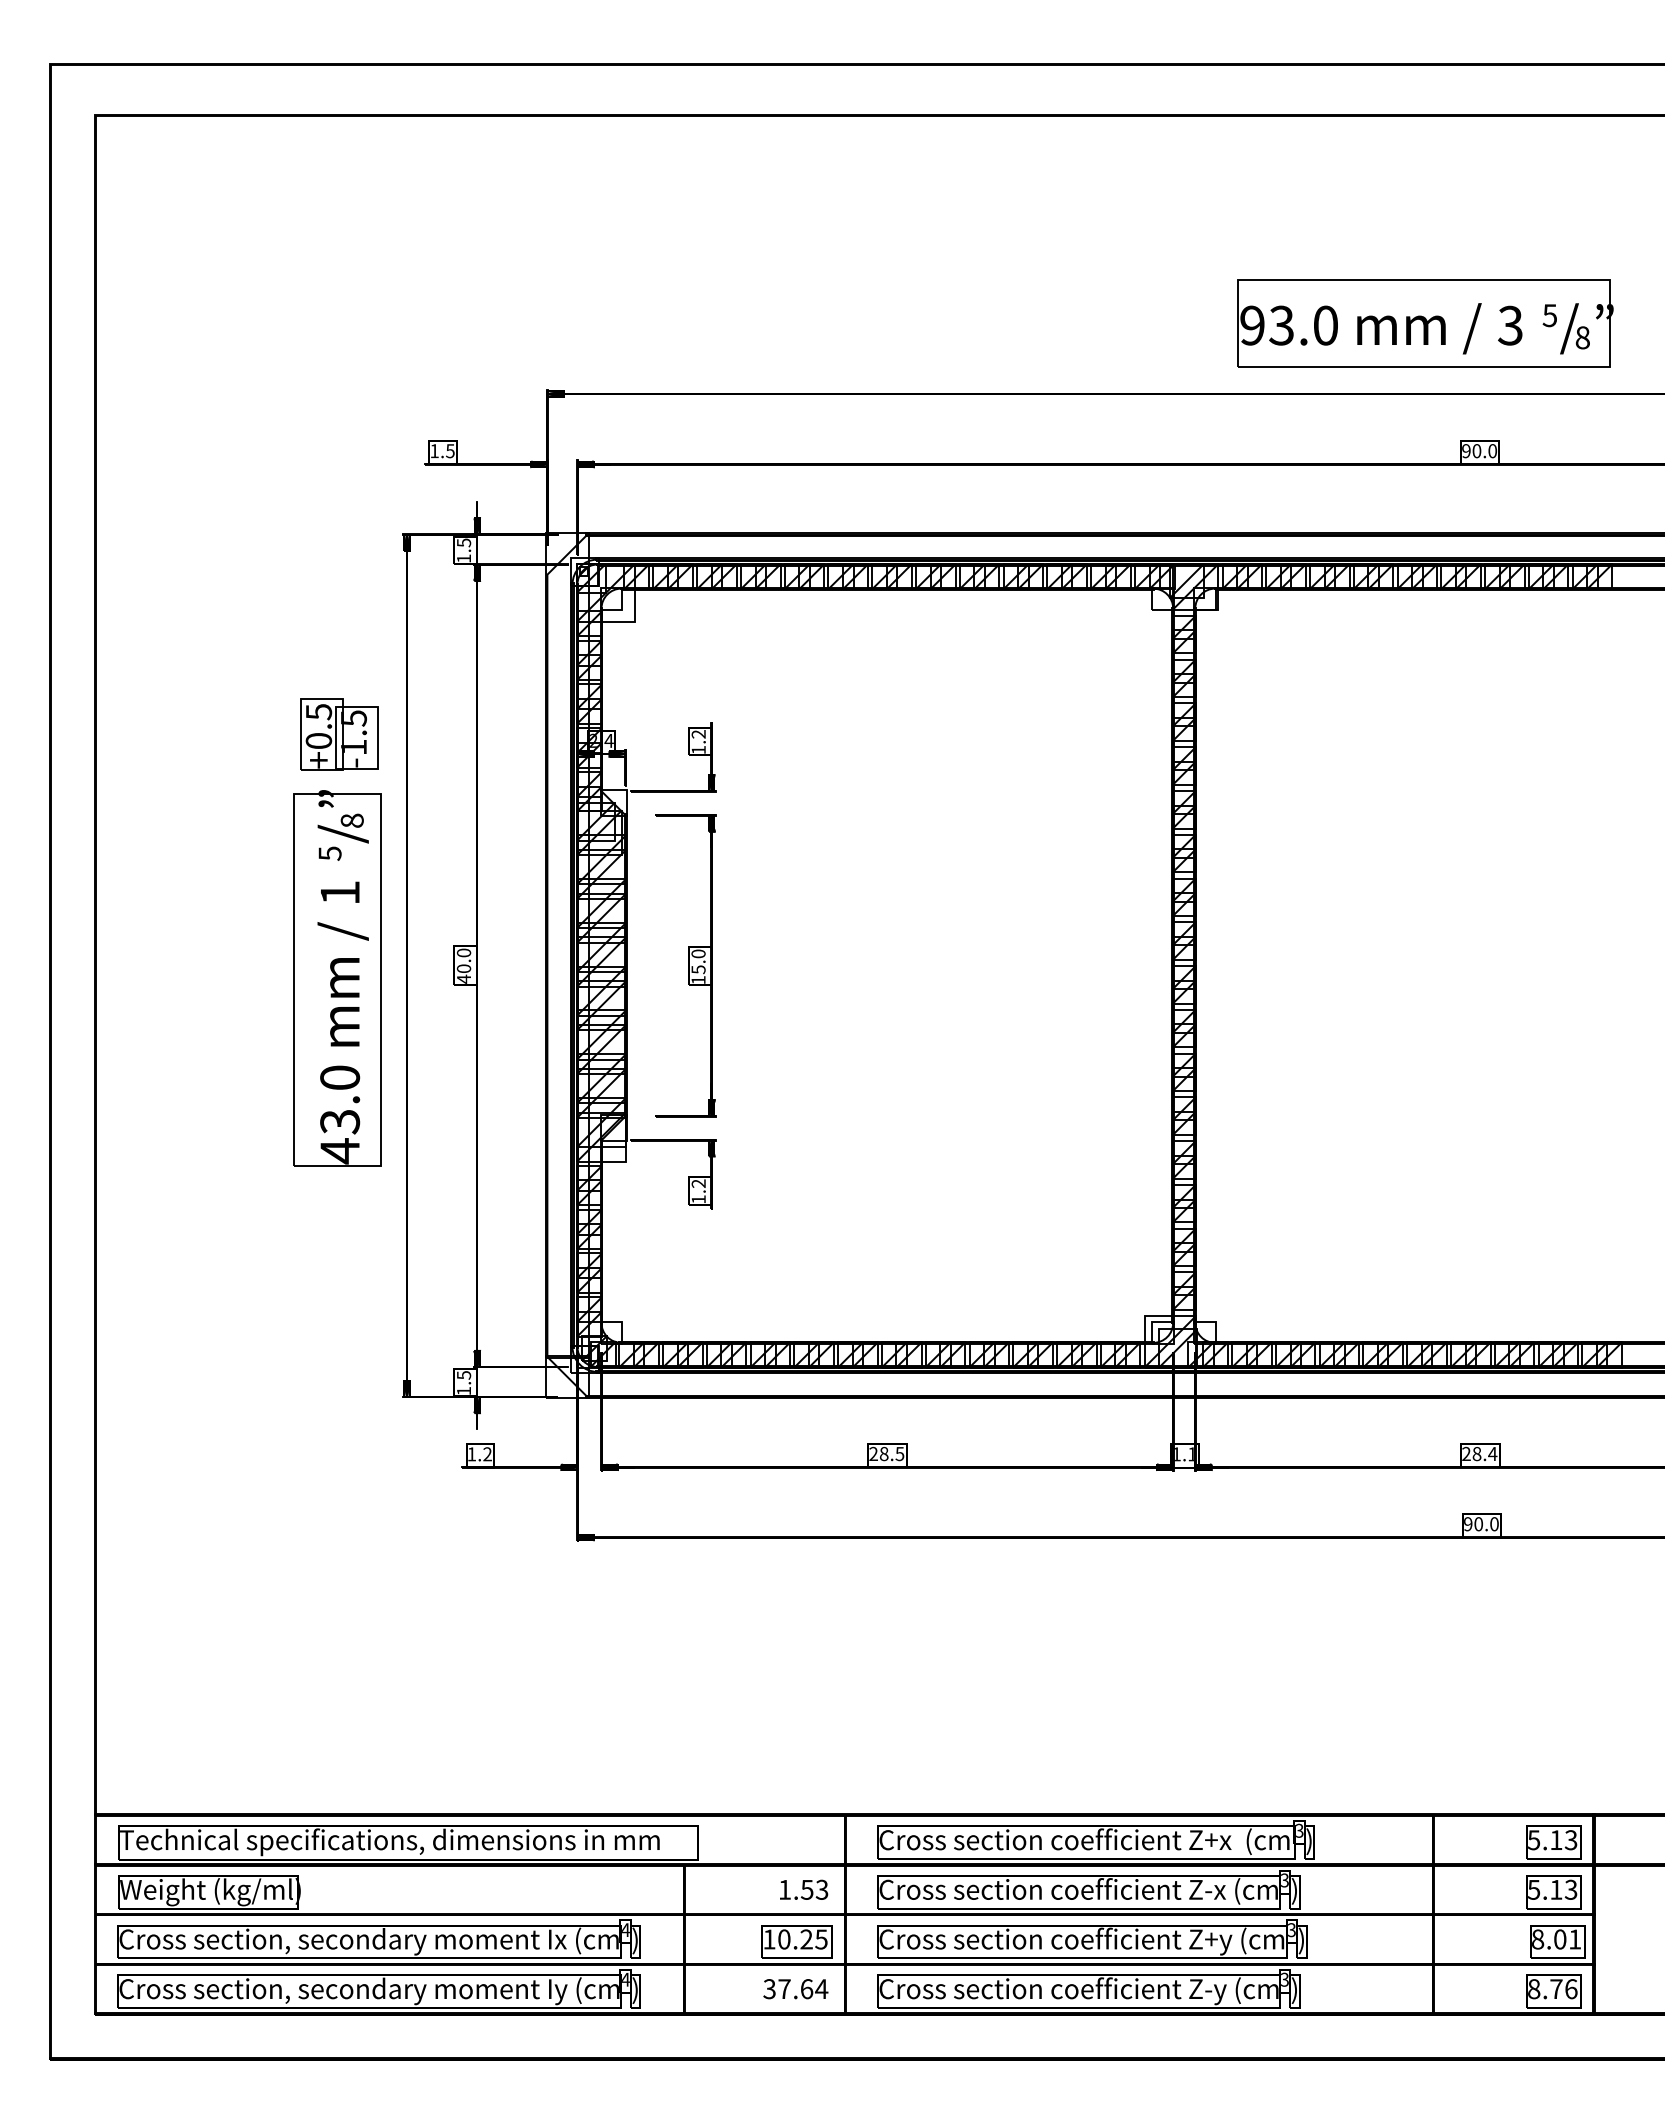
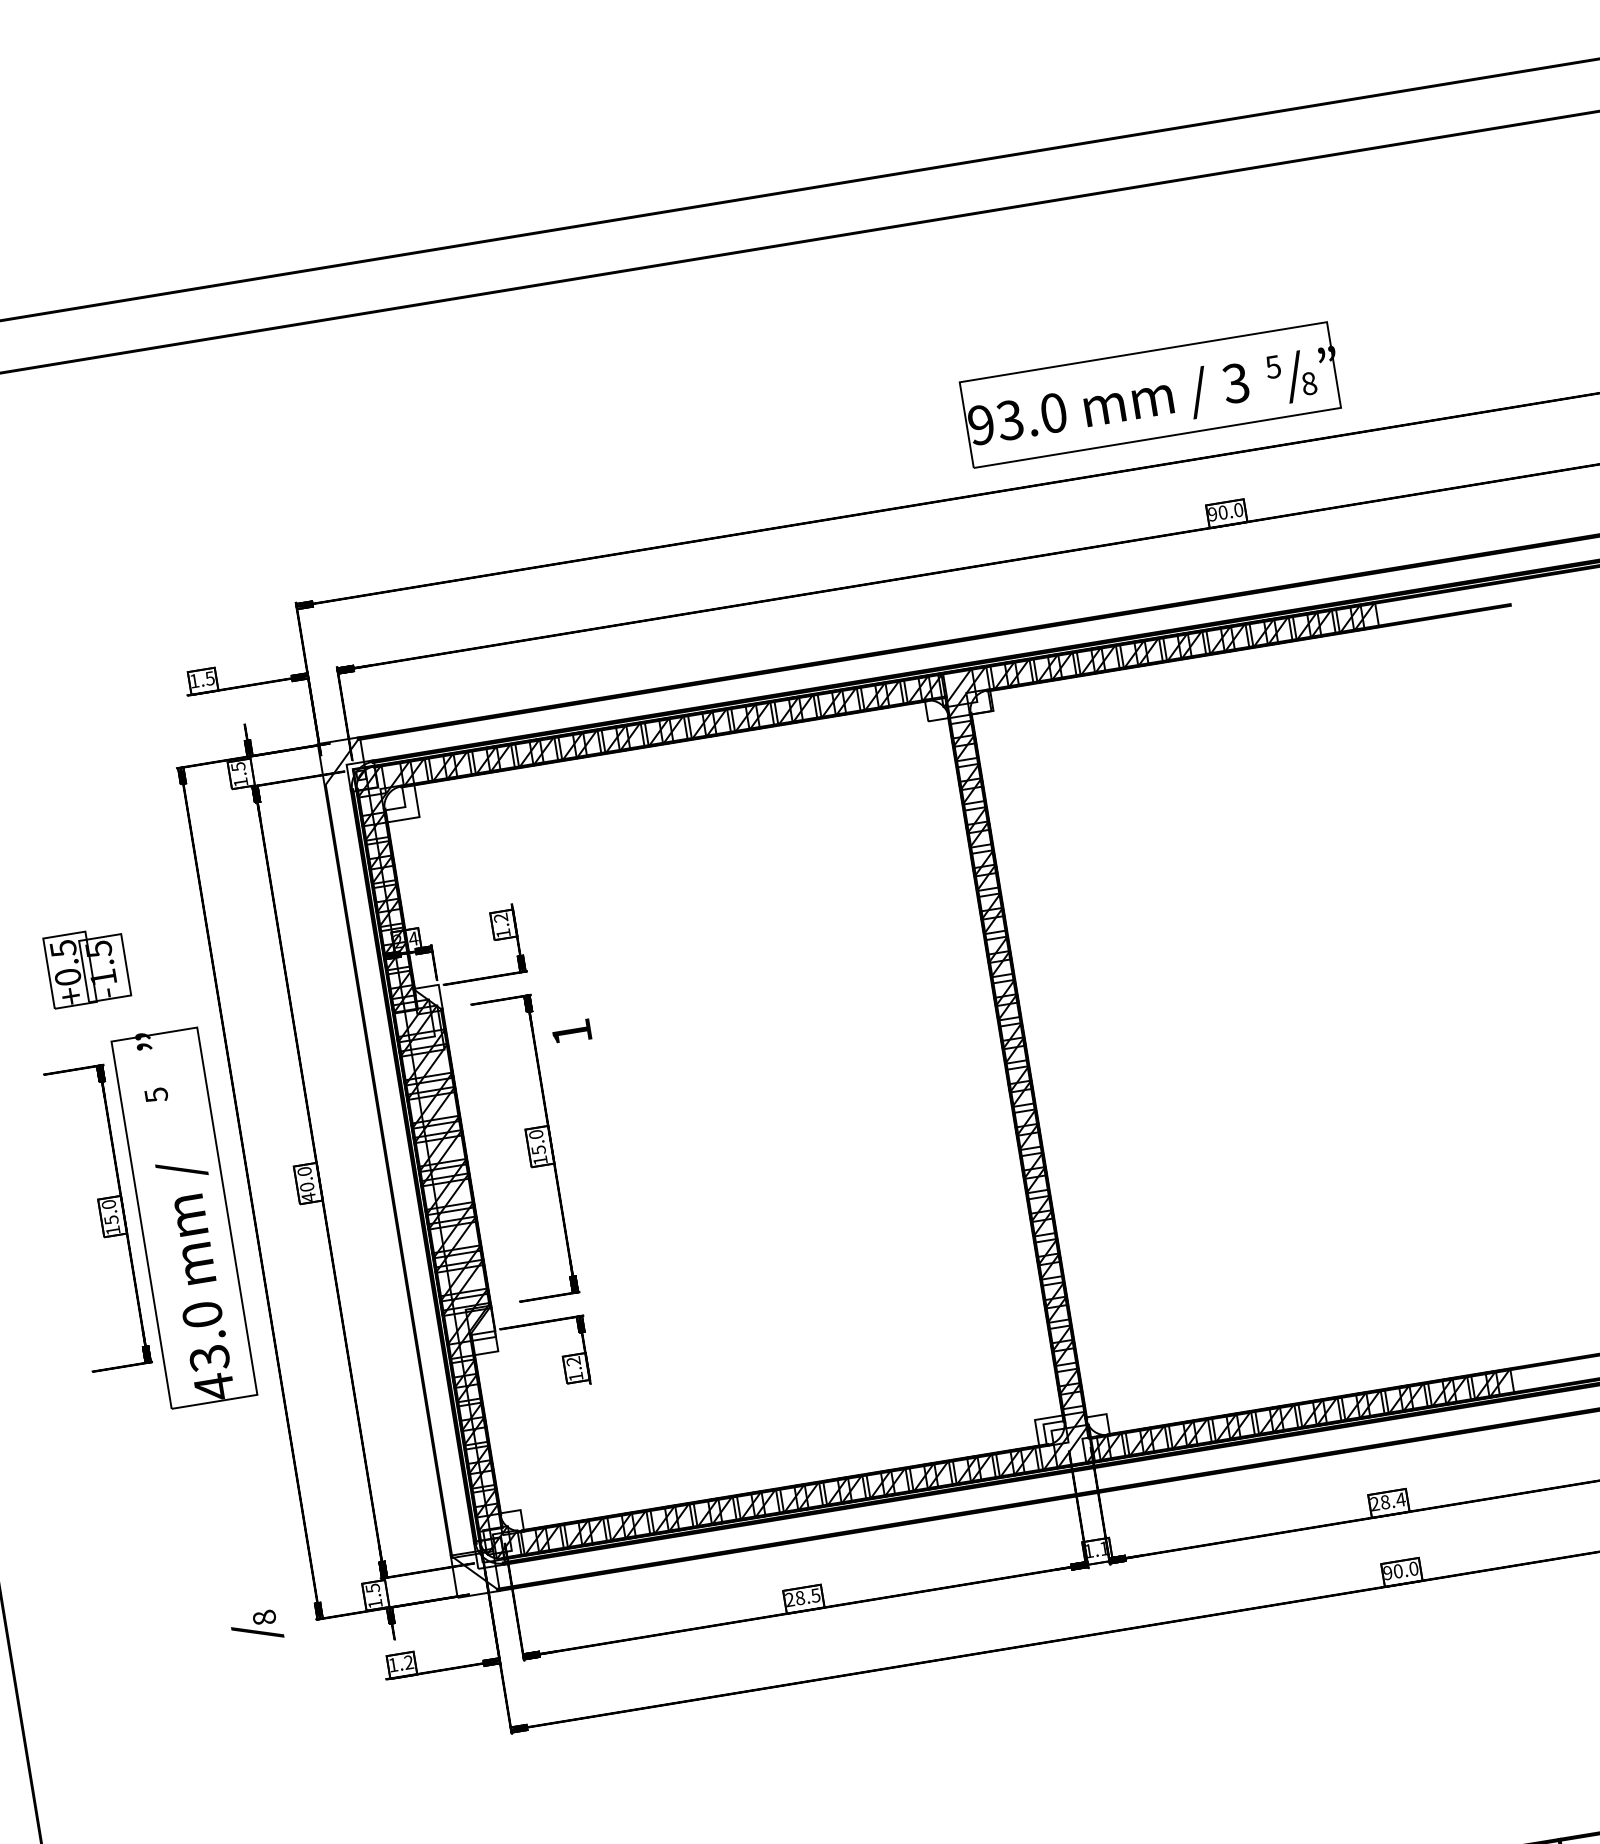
part: (339, 734) -> (87, 967), moved
text: (342, 828) -> (256, 1626), moved
text: (340, 891) -> (571, 1031), moved
part: (252, 965) -> (97, 1218), added

